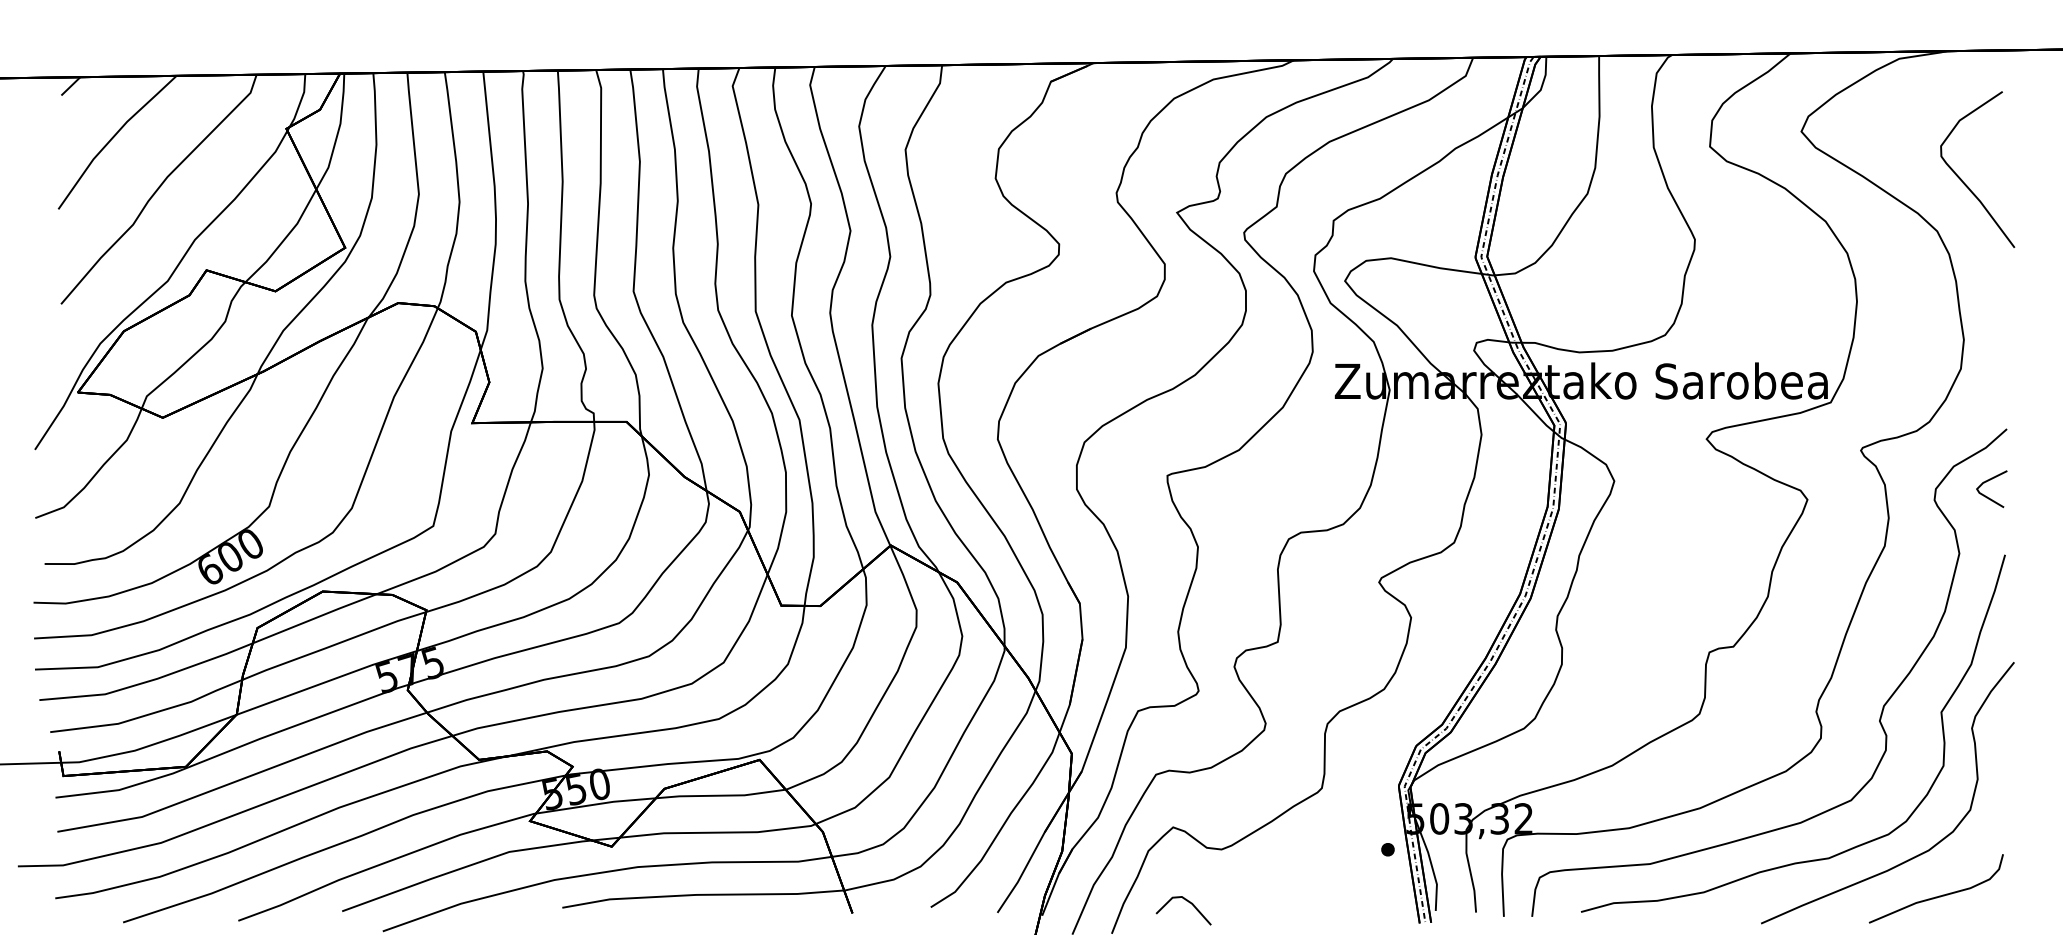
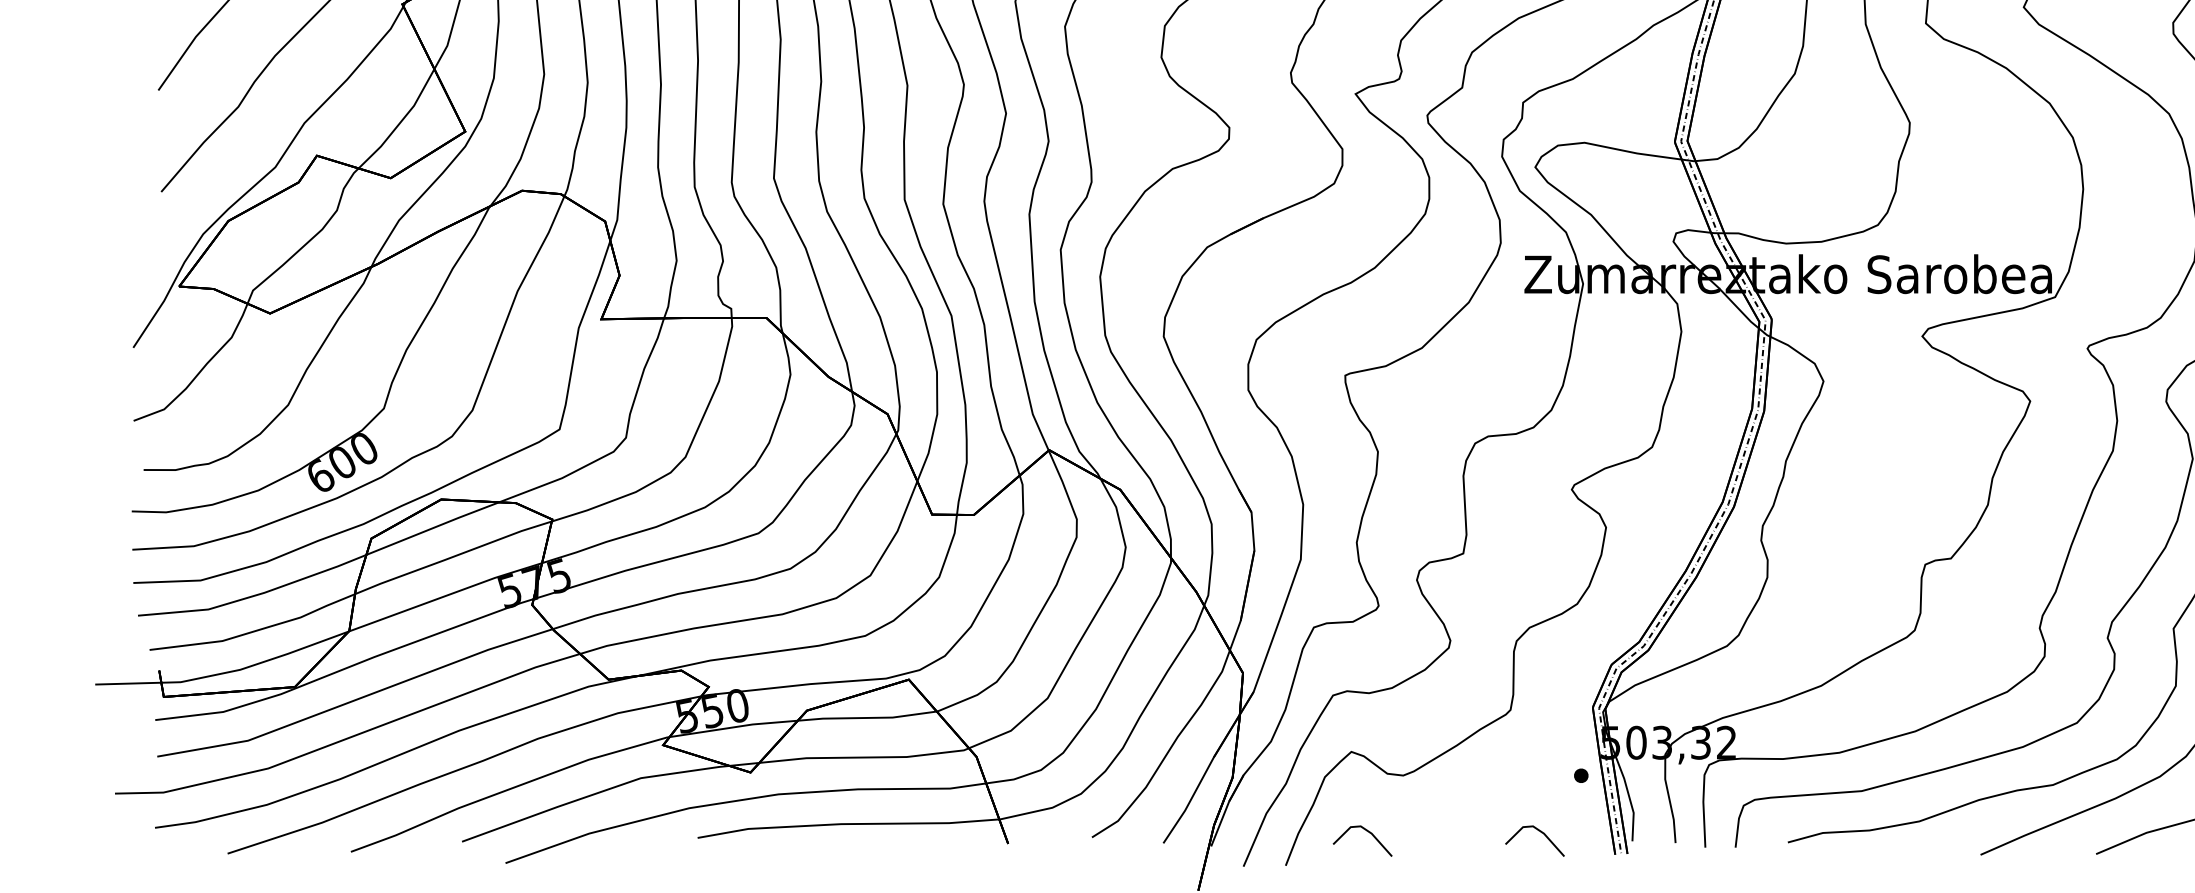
line: (1350, 903) -> (1541, 833), added

